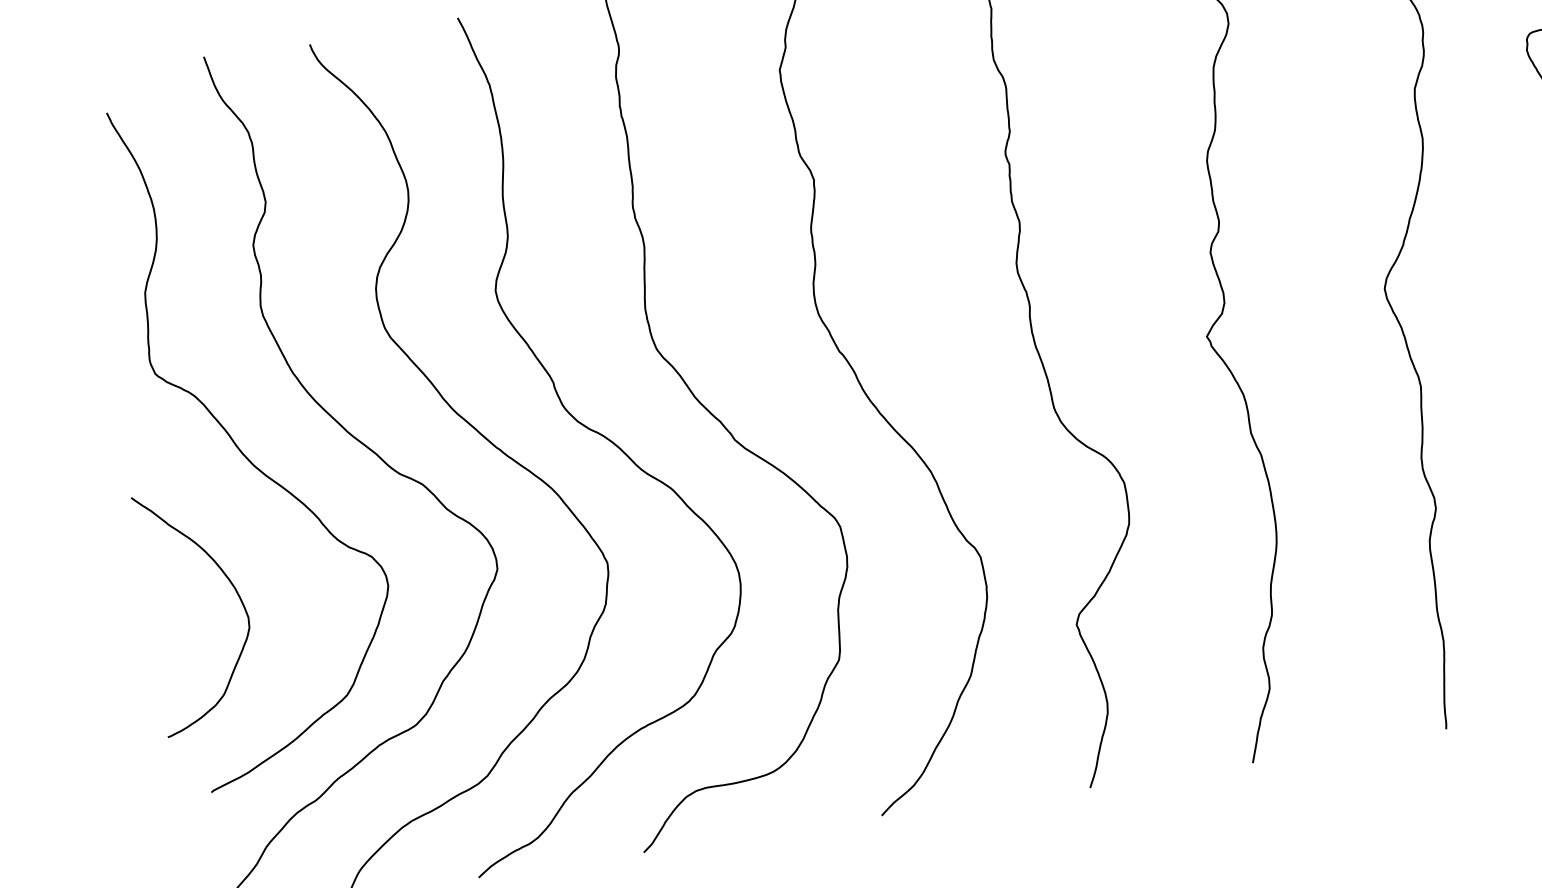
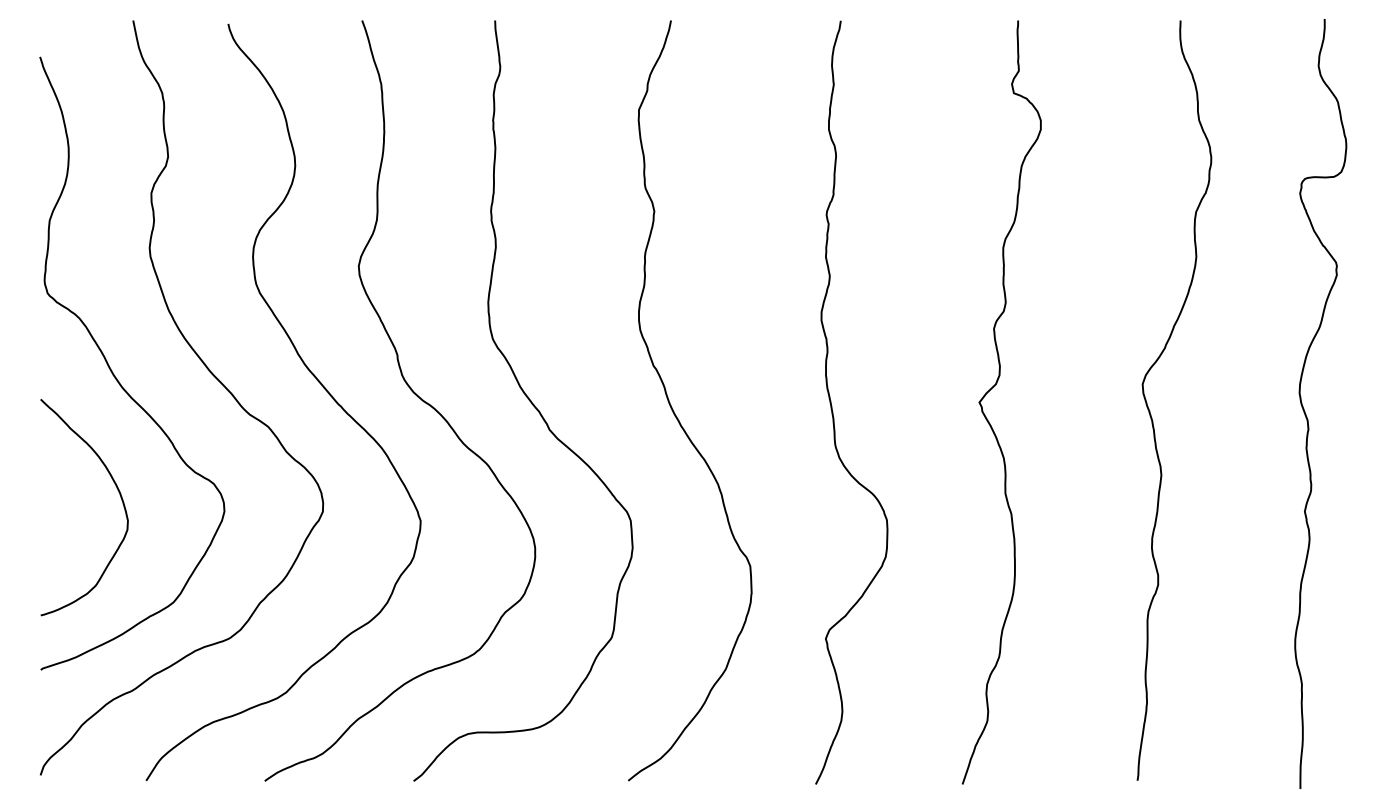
curve: (234, 591) -> (119, 495), moved

